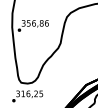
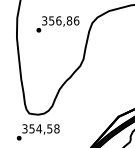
text: (33, 26) -> (57, 24), moved
text: (32, 93) -> (44, 128), 316,25 -> 354,58

